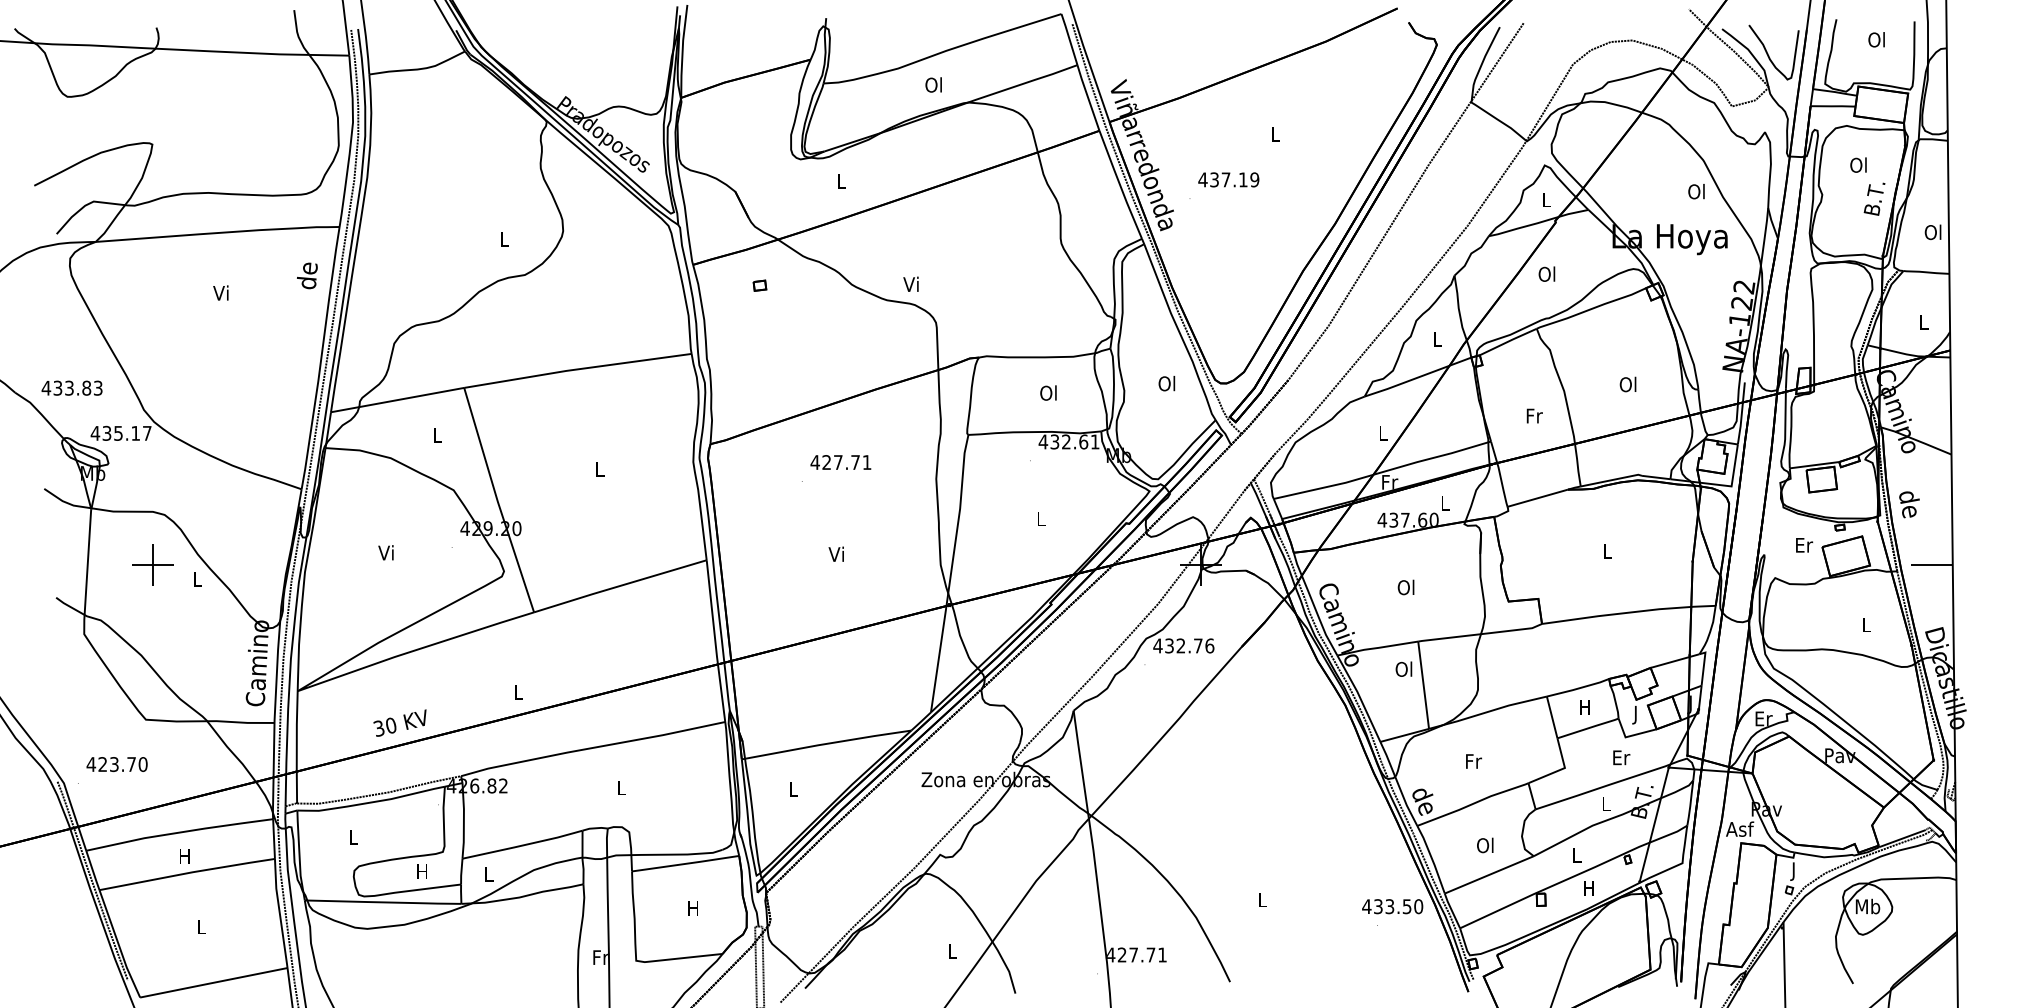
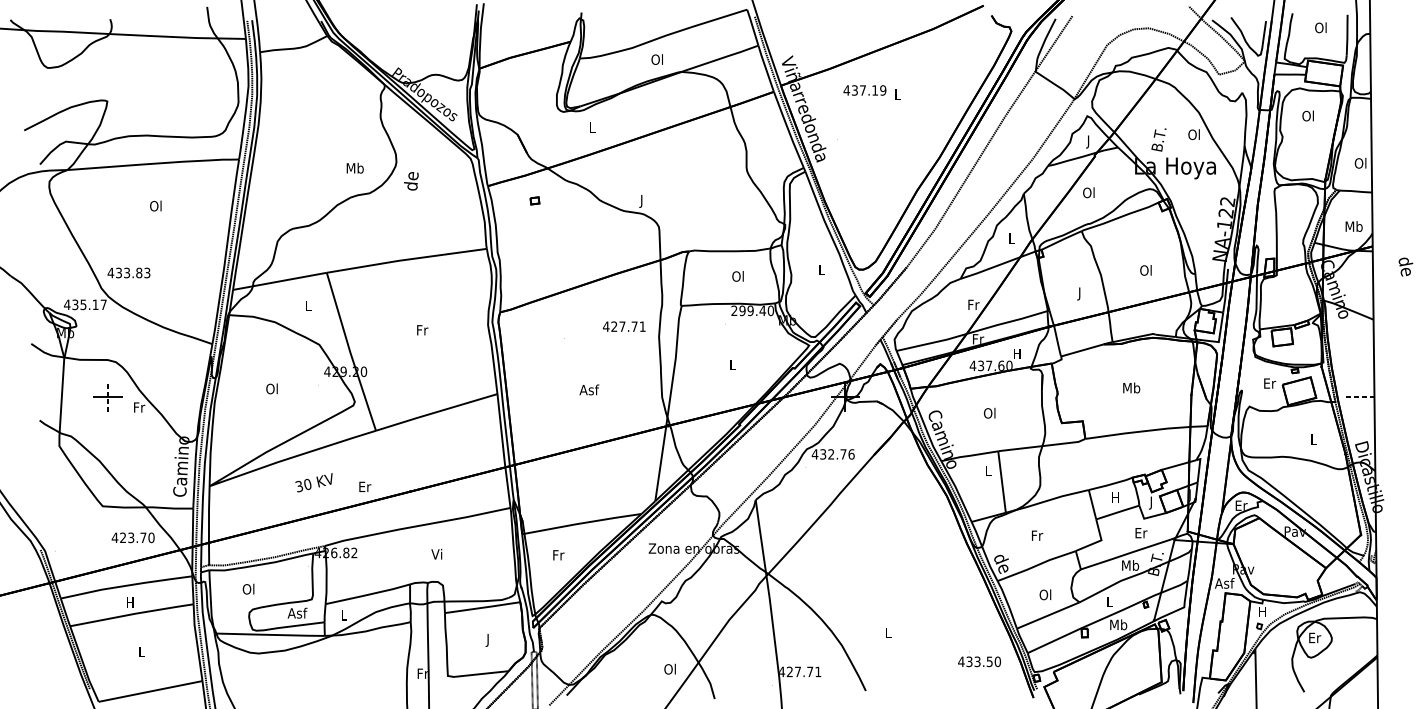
text: (1228, 179) -> (864, 90), moved
text: (1874, 198) -> (1158, 139), moved
text: (1546, 201) -> (1088, 141), L -> J
text: (504, 238) -> (355, 167), L -> Mb
text: (307, 275) -> (411, 181), moved
text: (910, 285) -> (640, 200), Vi -> J
text: (221, 292) -> (155, 205), Vi -> Ol
text: (1923, 321) -> (1353, 226), L -> Mb
text: (1166, 383) -> (821, 269), Ol -> L
text: (71, 387) -> (128, 272), moved
text: (1534, 417) -> (1080, 293), Fr -> J
text: (1383, 433) -> (973, 304), L -> Fr
text: (1068, 441) -> (752, 310), 432.61 -> 299.40
text: (840, 462) -> (624, 326), moved
text: (600, 469) -> (422, 330), L -> Fr
text: (1444, 503) -> (1016, 354), L -> H
text: (1909, 504) -> (1405, 266), moved
text: (1607, 551) -> (1131, 387), L -> Mb
text: (386, 552) -> (272, 388), Vi -> Ol
text: (837, 554) -> (589, 390), Vi -> Asf
line: (153, 564) -> (108, 397), solid -> dashed
line: (1931, 564) -> (1359, 397), solid -> dashed
text: (198, 579) -> (139, 407), L -> Fr
text: (1403, 668) -> (987, 470), Ol -> L
text: (518, 691) -> (365, 486), L -> Er
text: (399, 722) -> (313, 482), moved
text: (116, 764) -> (132, 537), moved
text: (620, 787) -> (436, 554), L -> Vi
text: (793, 789) -> (558, 555), L -> Fr
text: (1606, 803) -> (1130, 565), L -> Mb
text: (352, 837) -> (248, 589), L -> Ol
text: (422, 871) -> (297, 613), H -> Asf
text: (1793, 871) -> (1262, 613), J -> H
text: (1589, 887) -> (1118, 624), H -> Mb
text: (1392, 906) -> (979, 661), moved
text: (1867, 906) -> (1314, 637), Mb -> Er
text: (692, 910) -> (487, 640), H -> J
text: (951, 950) -> (669, 668), L -> Ol

